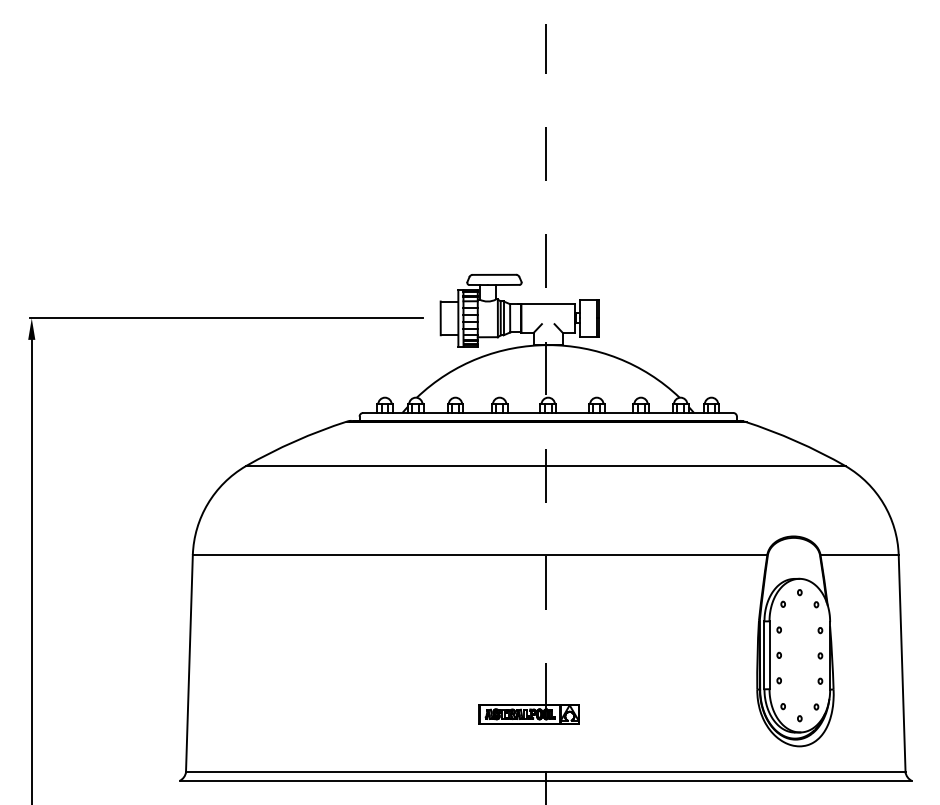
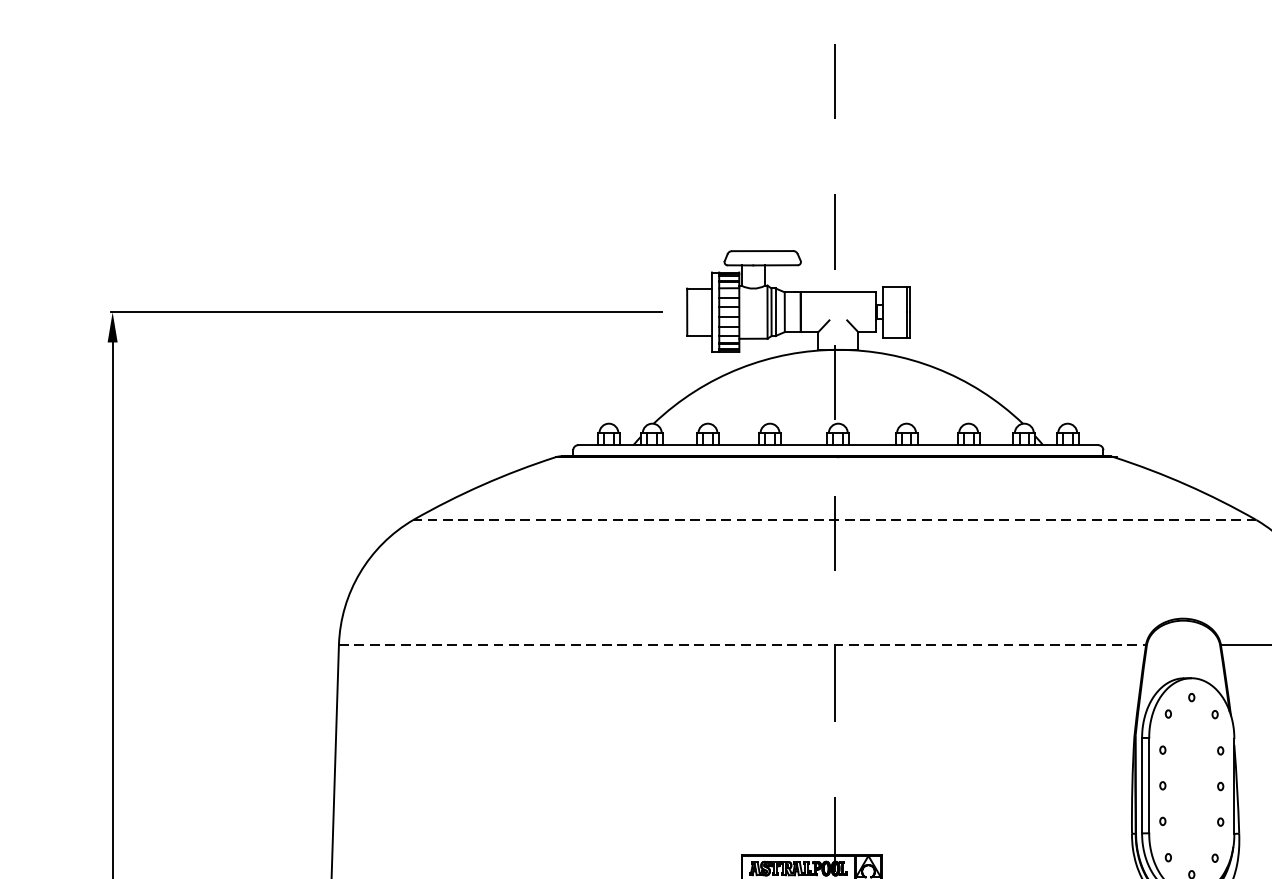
line: (545, 466) -> (834, 520), solid -> dashed
line: (480, 554) -> (743, 644), solid -> dashed

